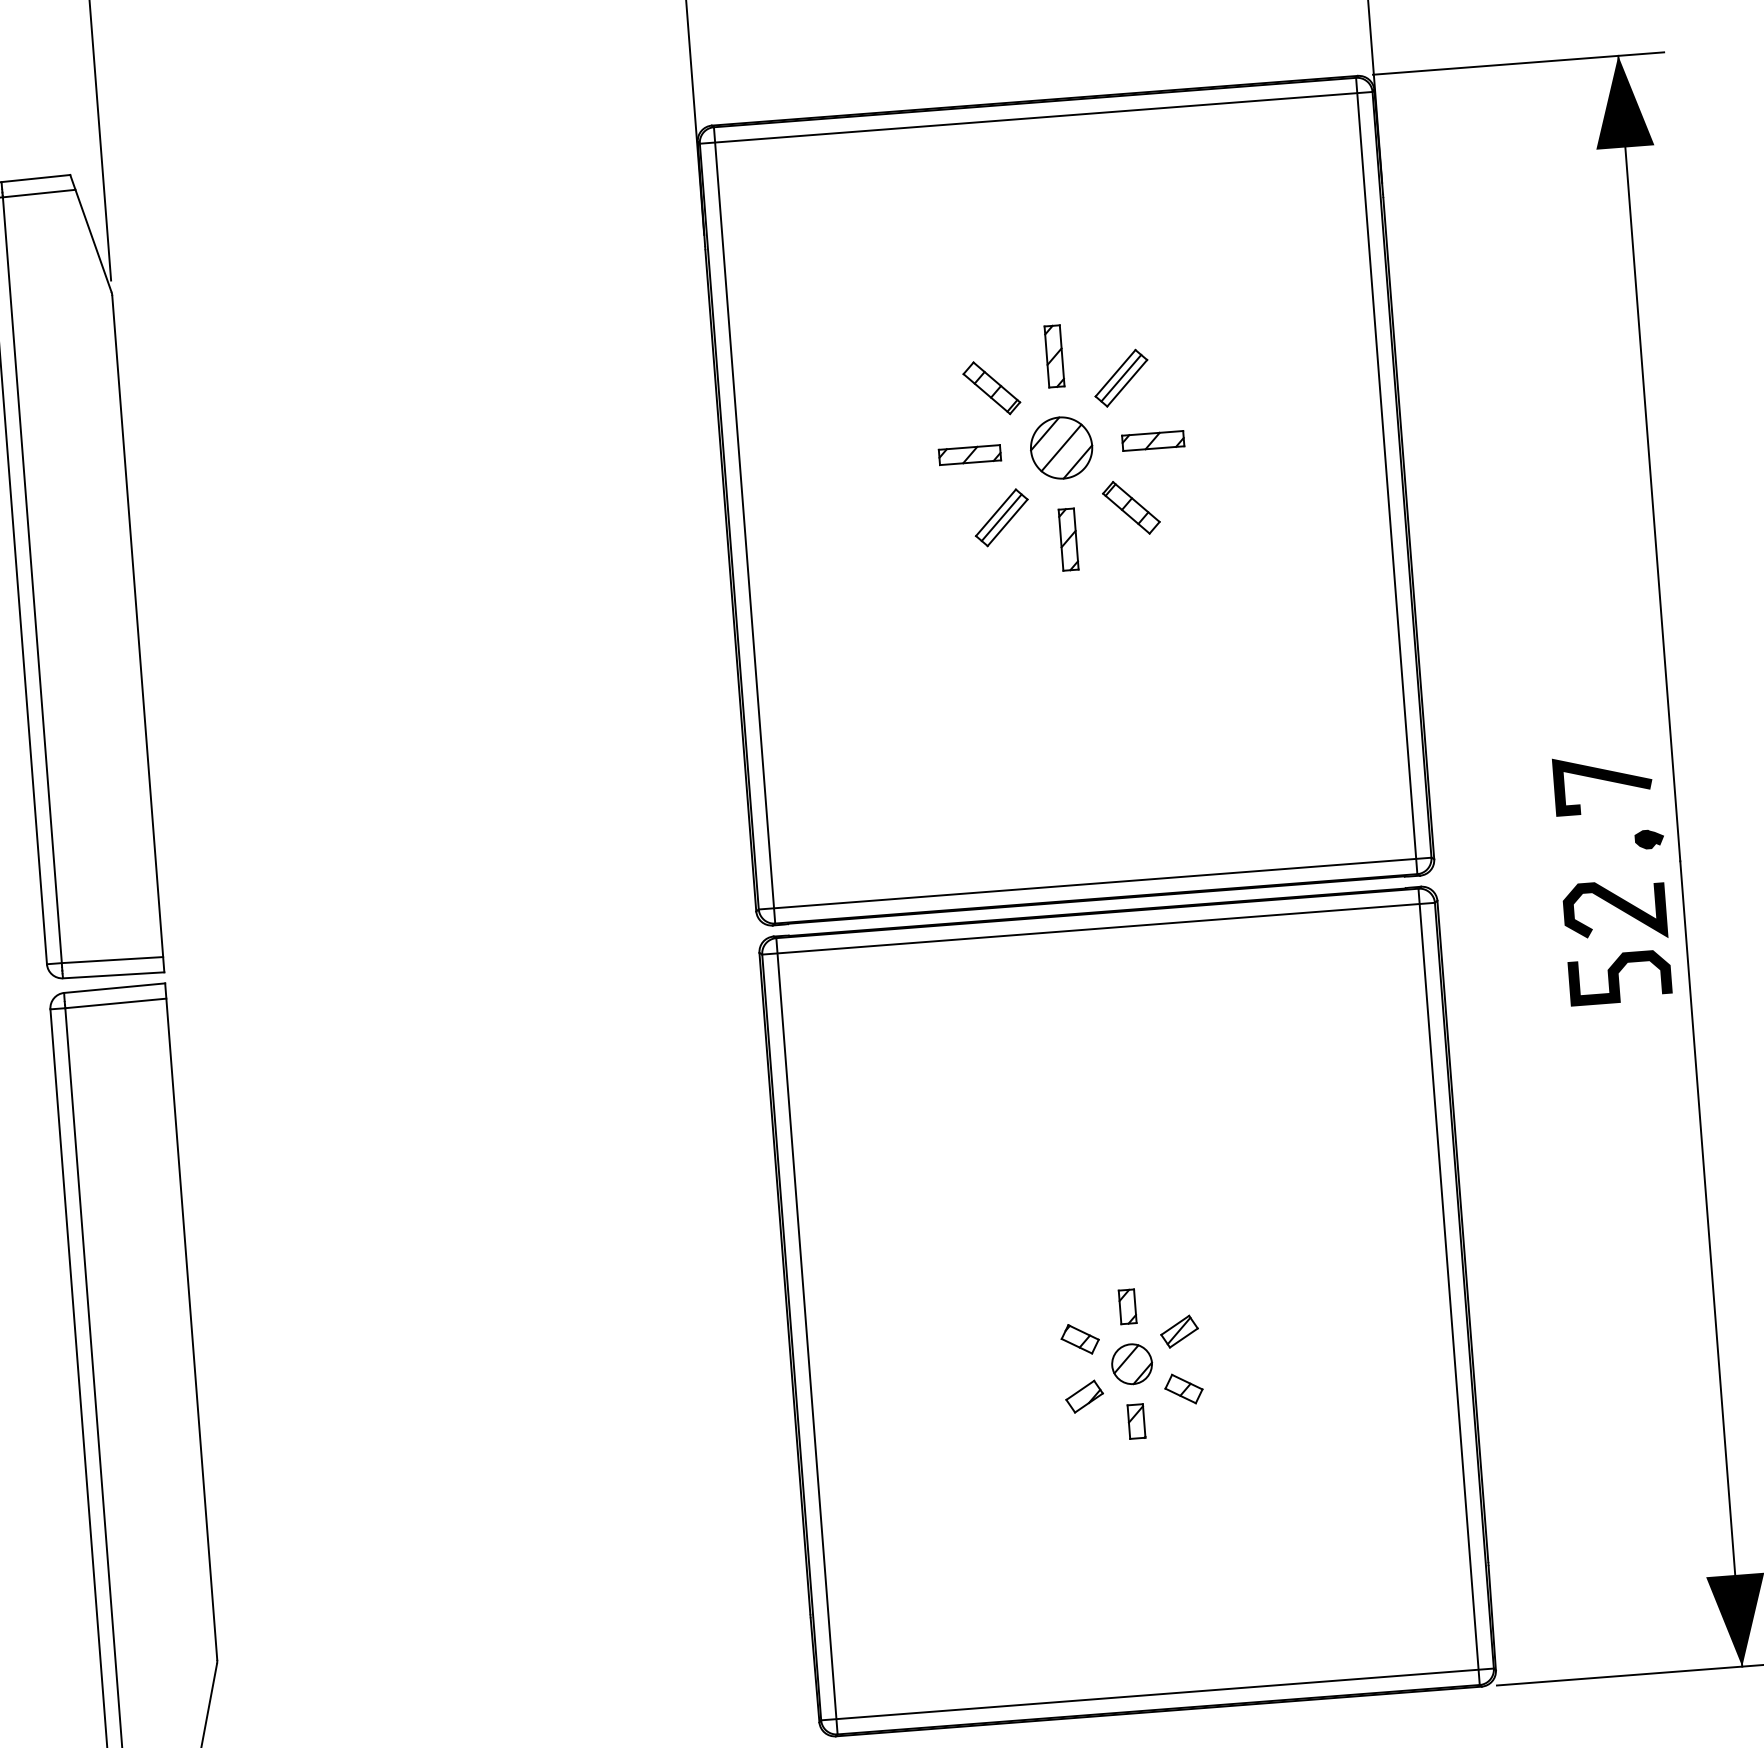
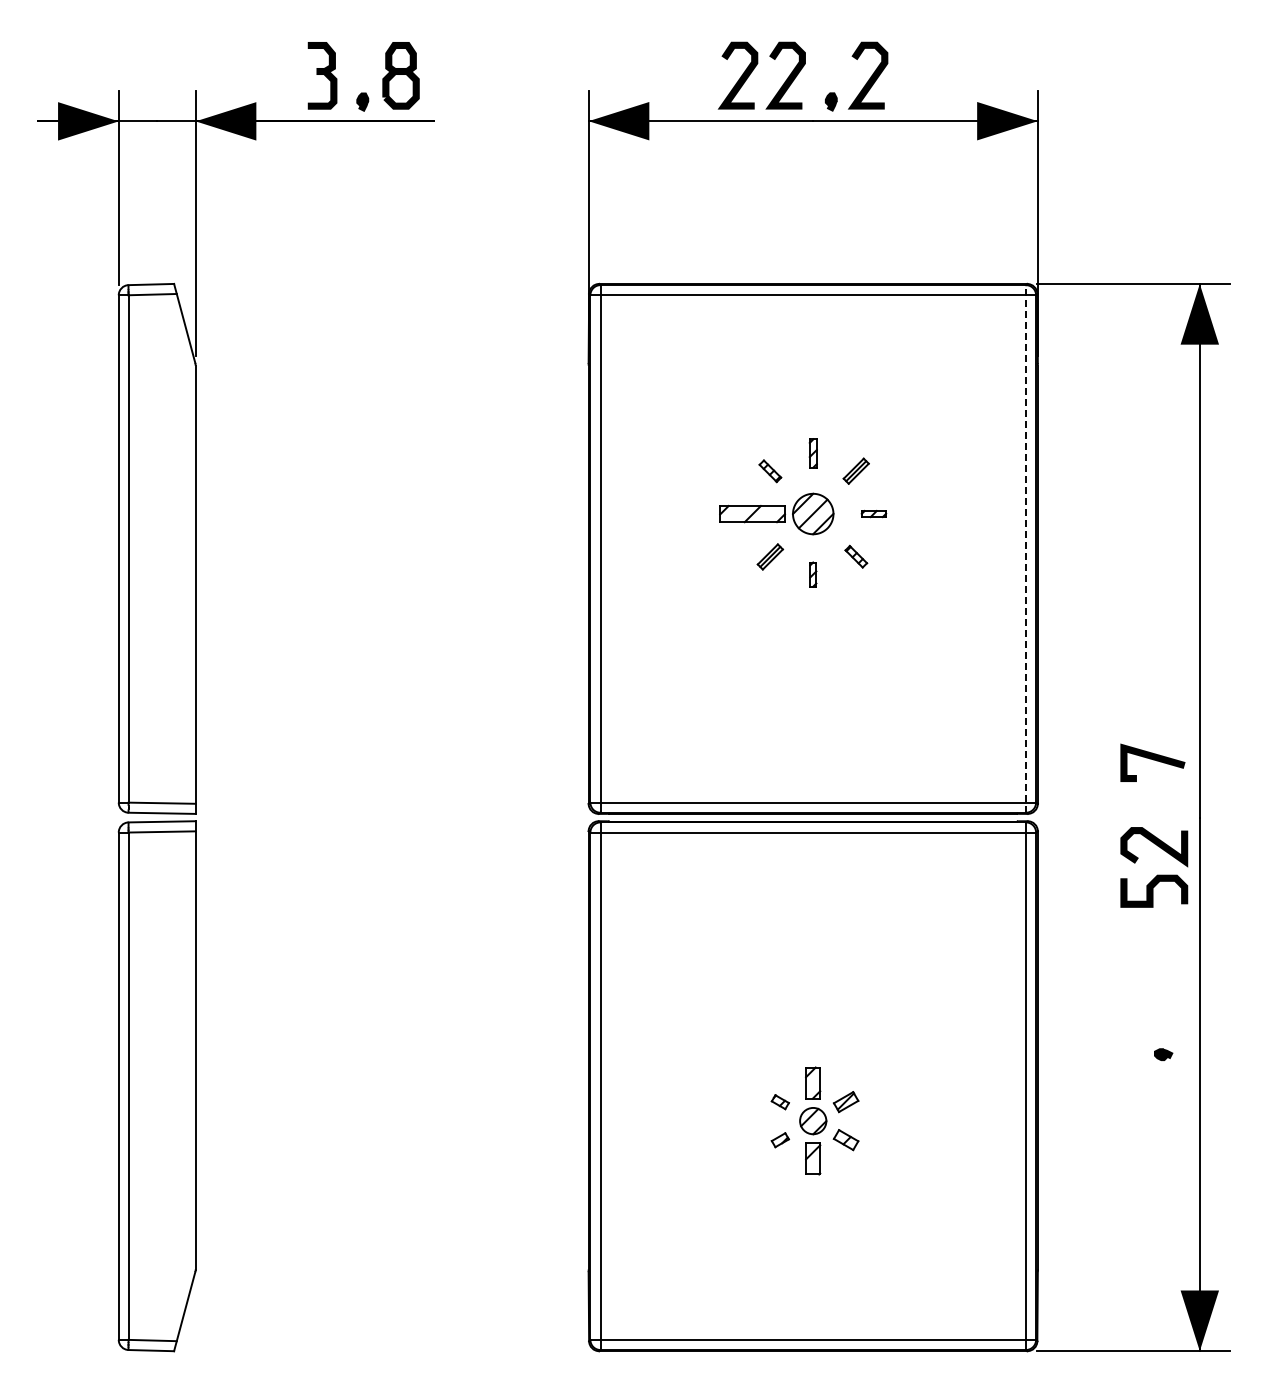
part: (1054, 356) -> (813, 453), size x0.7
part: (1121, 378) -> (856, 471), size x0.7
part: (992, 388) -> (770, 471), size x0.6
part: (1152, 440) -> (873, 513), size x0.6
part: (969, 454) -> (752, 513), size x1.6
line: (1385, 475) -> (1025, 548), solid -> dashed
part: (1131, 507) -> (856, 556), size x0.6
part: (1002, 517) -> (770, 556), size x0.7
part: (1069, 539) -> (813, 574), size x0.6
part: (1649, 839) -> (1163, 1054), moved
part: (1128, 1305) -> (813, 1082), size x1.4
part: (1080, 1339) -> (780, 1102), size x0.7
part: (1084, 1397) -> (780, 1140), size x0.7
part: (1136, 1422) -> (813, 1159), size x1.4

